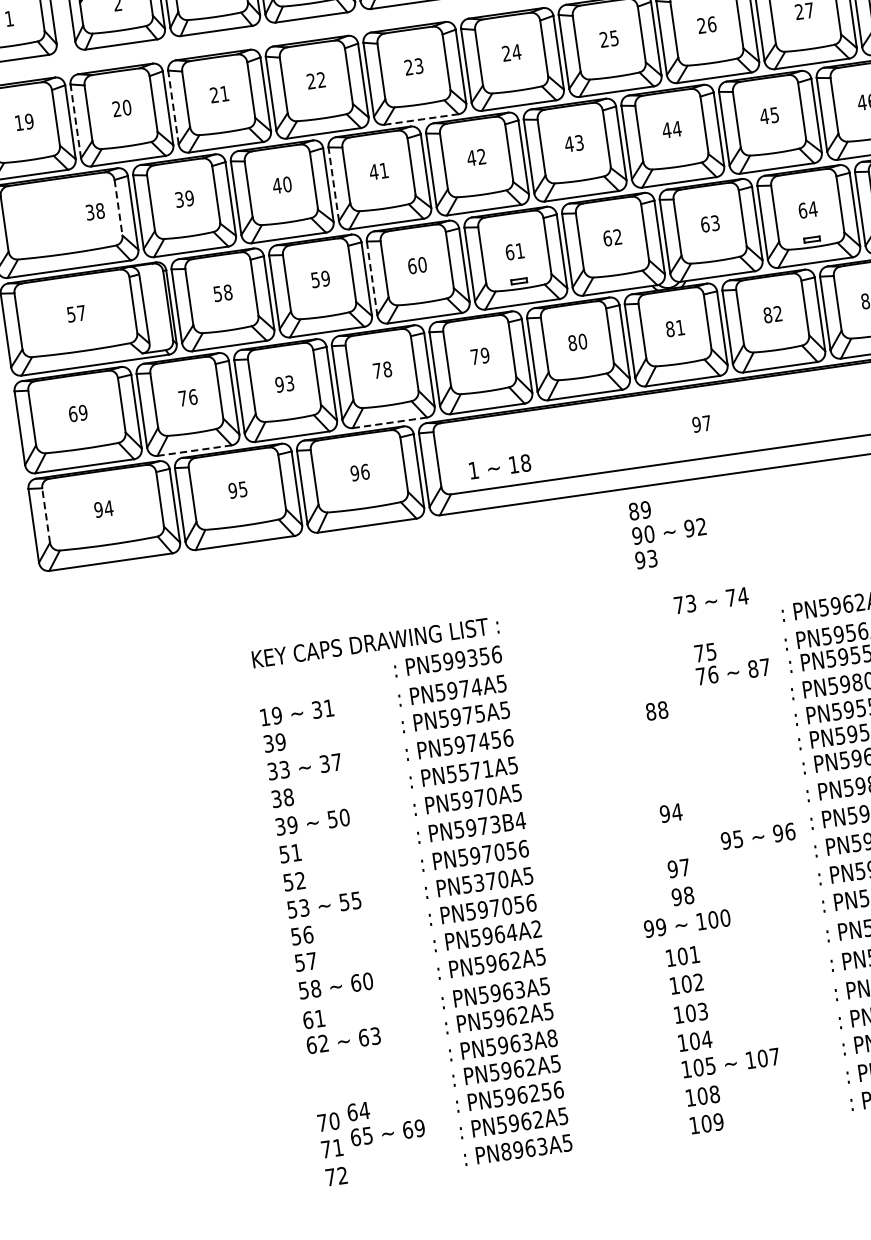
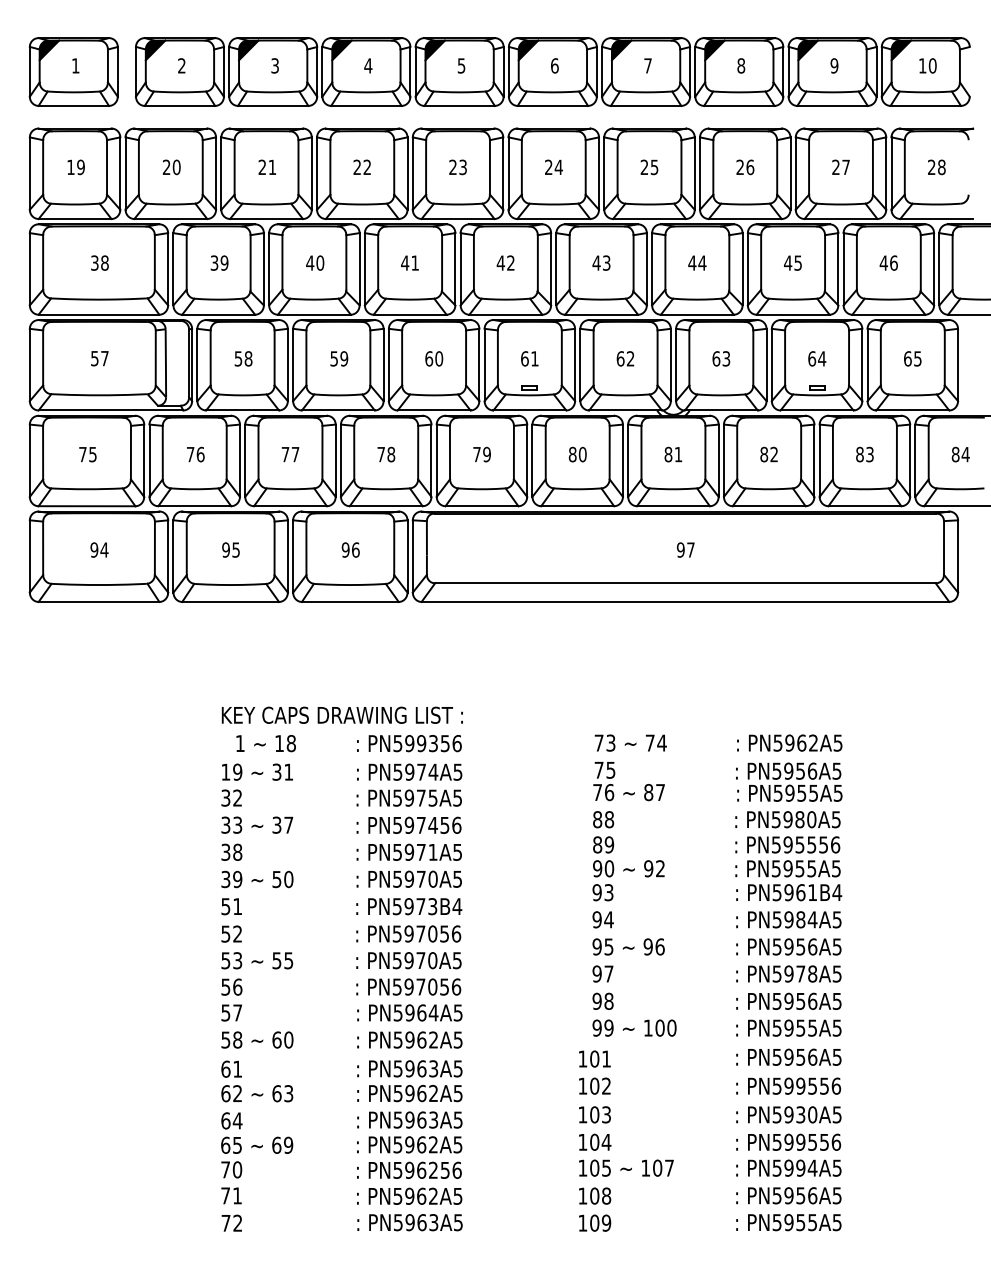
line: (173, 107) -> (221, 173), dashed -> solid
line: (421, 119) -> (458, 219), dashed -> solid
line: (75, 121) -> (125, 173), dashed -> solid
line: (333, 183) -> (364, 268), dashed -> solid
line: (118, 207) -> (154, 262), dashed -> solid
text: (94, 211) -> (99, 262), moved
line: (371, 278) -> (388, 365), dashed -> solid
text: (284, 383) -> (290, 454), 93 -> 77
text: (77, 413) -> (87, 454), 69 -> 75
line: (390, 423) -> (386, 506), dashed -> solid
line: (195, 450) -> (195, 506), dashed -> solid
text: (499, 466) -> (265, 743), moved
line: (46, 516) -> (43, 549), dashed -> solid
text: (668, 531) -> (628, 868), moved
text: (710, 600) -> (630, 742), moved
text: (730, 660) -> (628, 781), moved
text: (280, 741) -> (237, 797), 39 -> 32
text: (463, 771) -> (409, 851), PN5571A5 -> PN5971A5
text: (757, 835) -> (628, 946), moved
text: (478, 882) -> (408, 960), PN5370A5 -> PN5970A5
text: (687, 922) -> (634, 1027), moved
text: (536, 928) -> (457, 1012), PN5964A2 -> PN5964A5
text: (551, 1037) -> (457, 1119), PN5963A8 -> PN5963A5
text: (386, 1119) -> (257, 1132), moved
text: (505, 1151) -> (397, 1222), PN8963A5 -> PN5963A5

